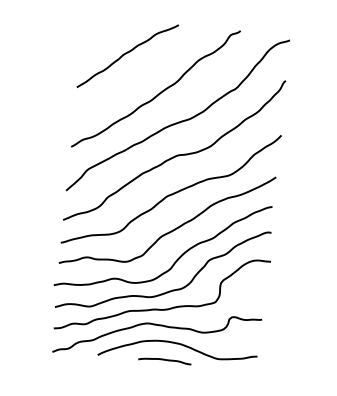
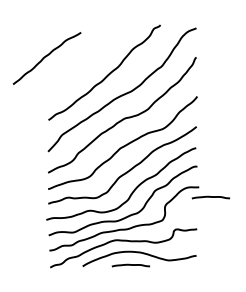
curve: (127, 54) -> (46, 57), moved
curve: (285, 277) -> (210, 197), added

